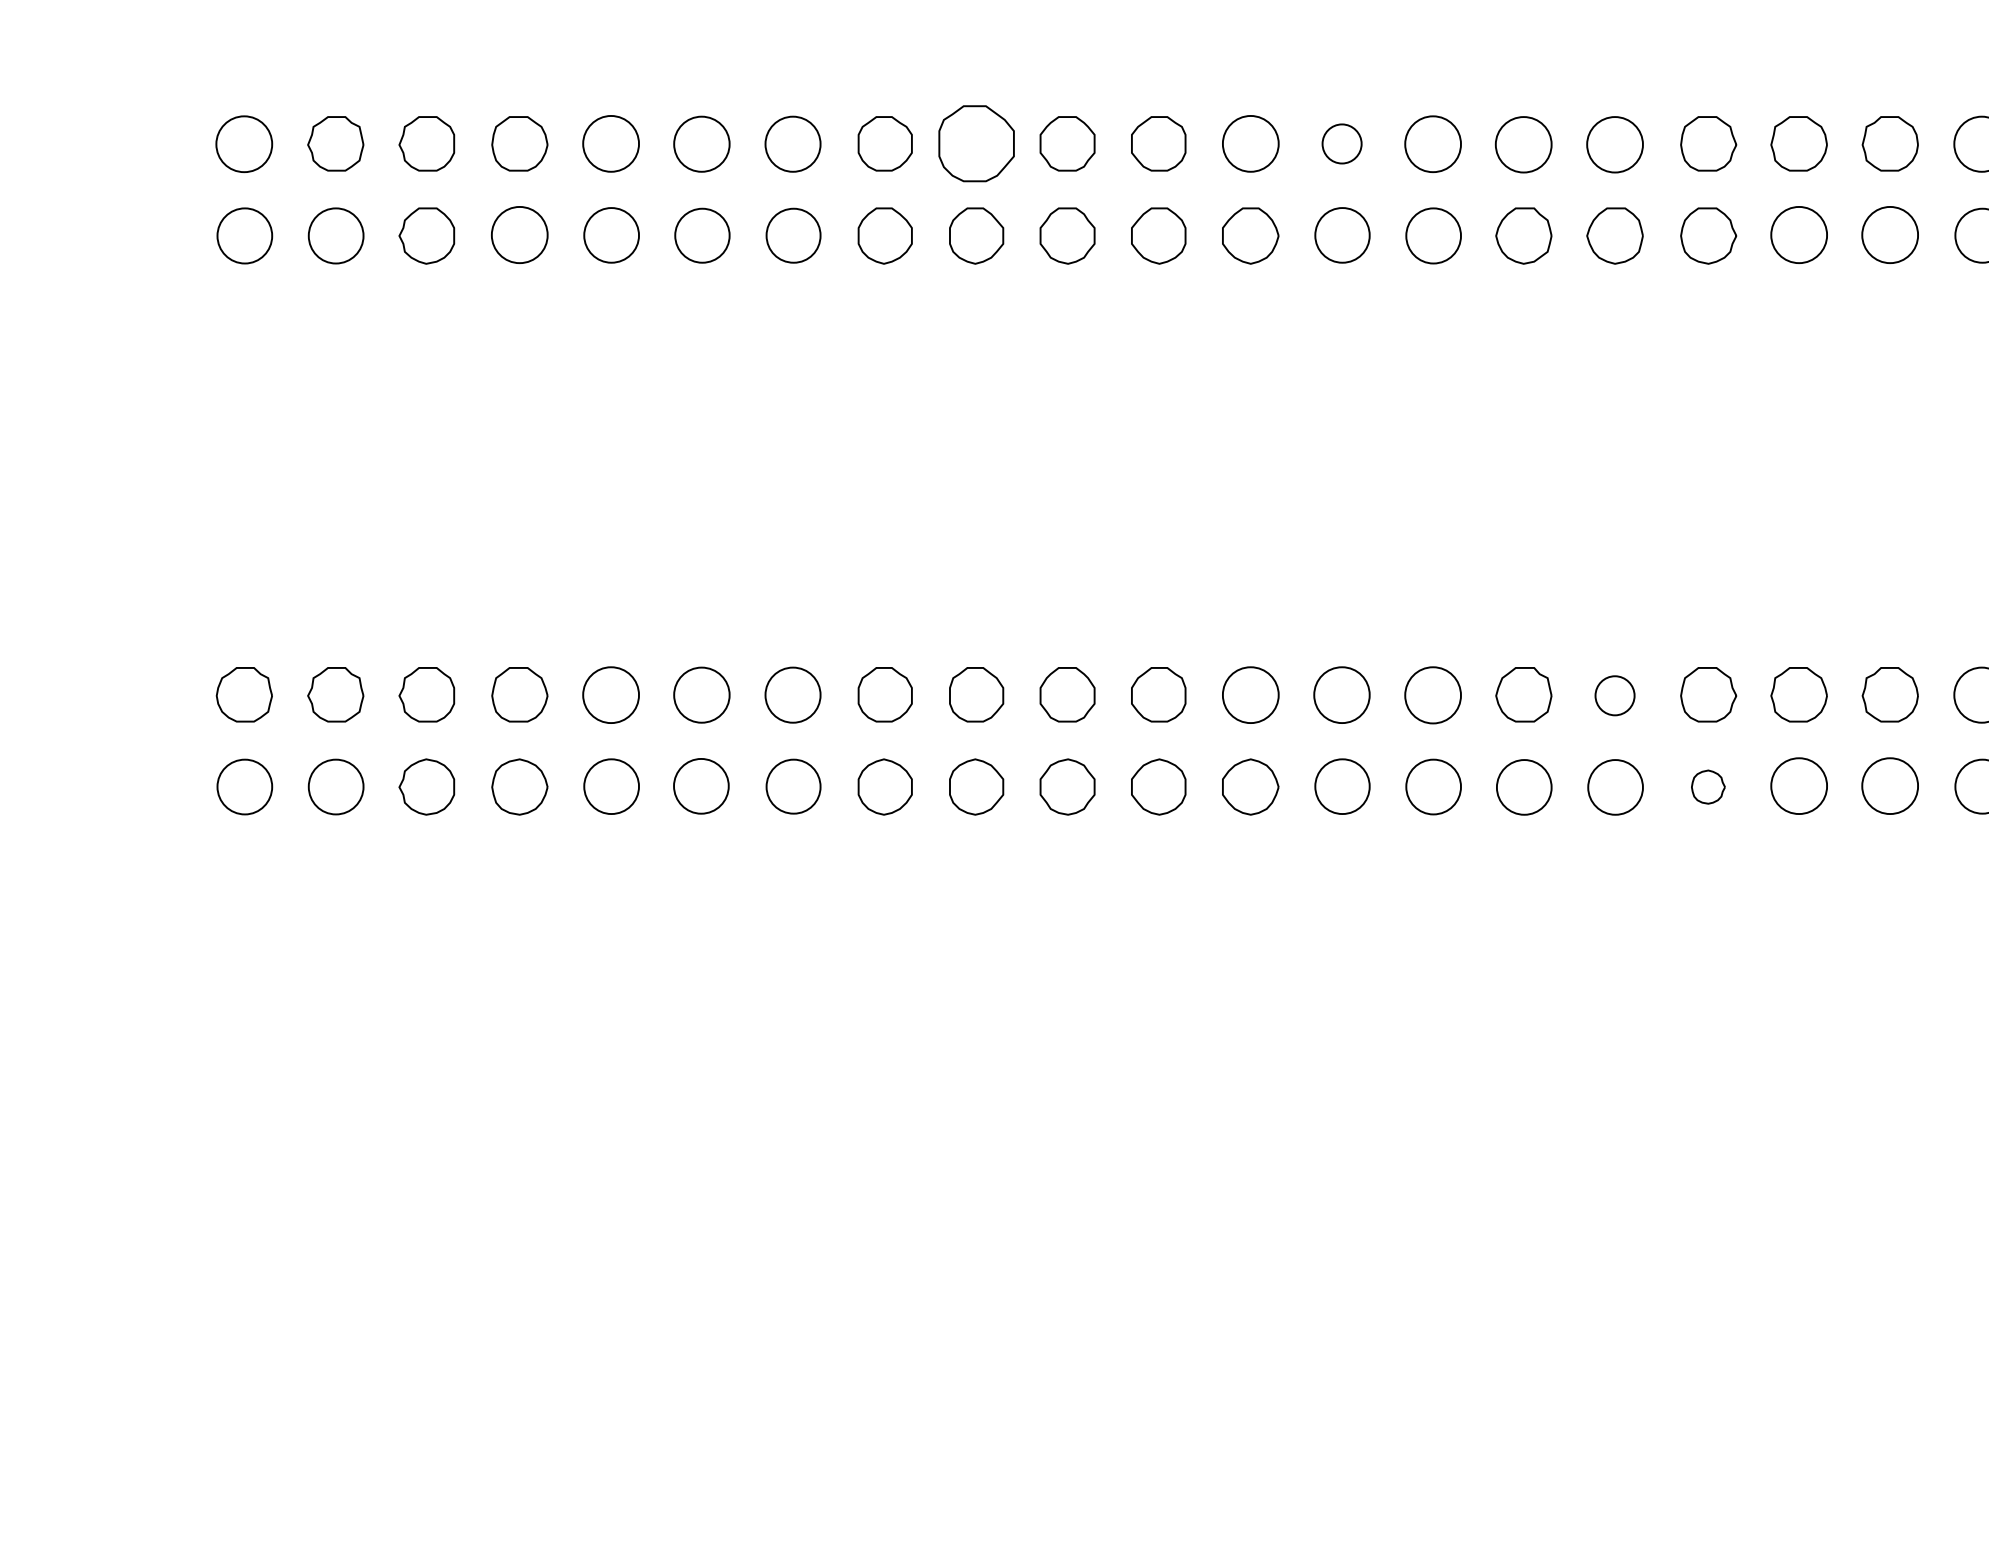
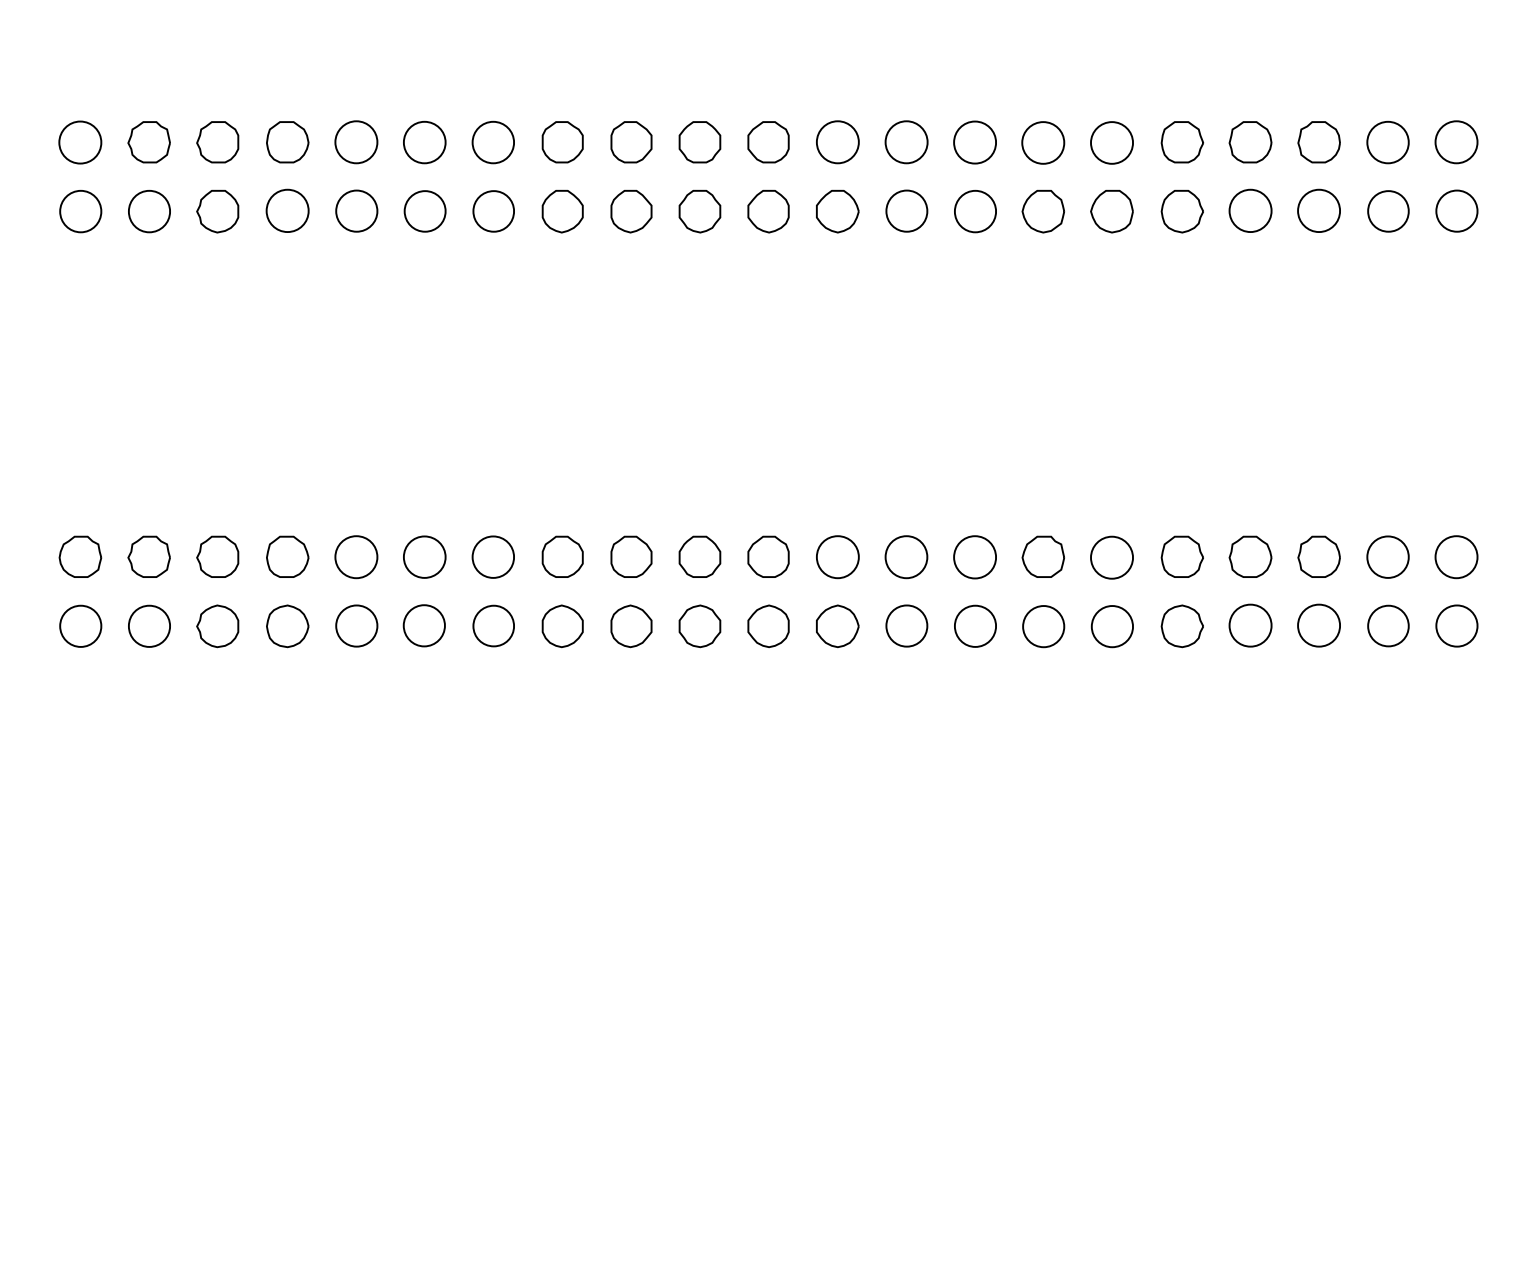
part: (976, 144) -> (631, 142), size x0.71
part: (1342, 144) -> (906, 142), size x1.43
part: (1614, 695) -> (1111, 557), size x1.43
part: (1707, 787) -> (1181, 626), size x1.67

